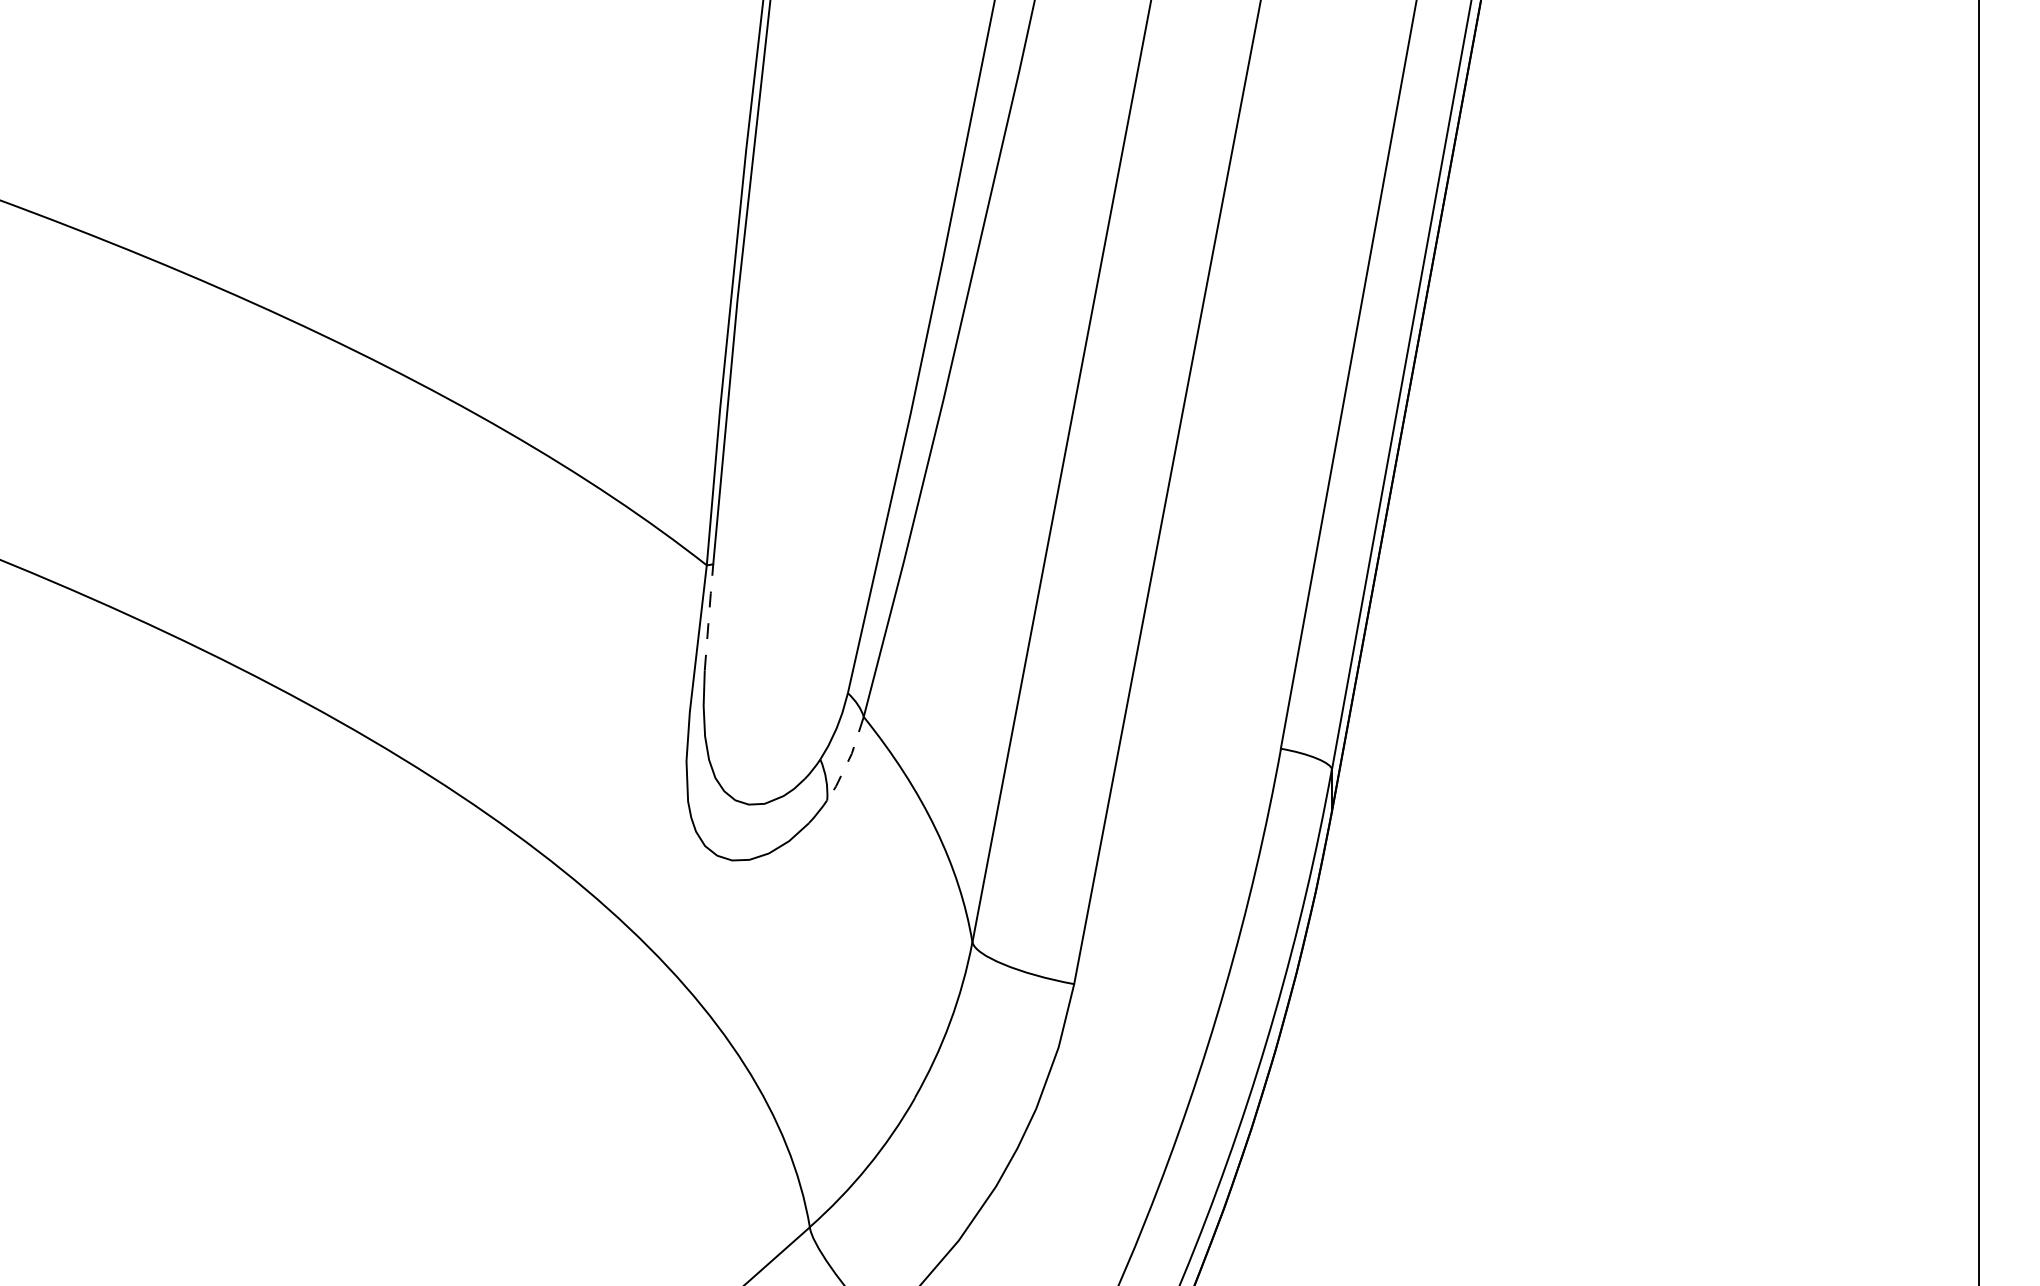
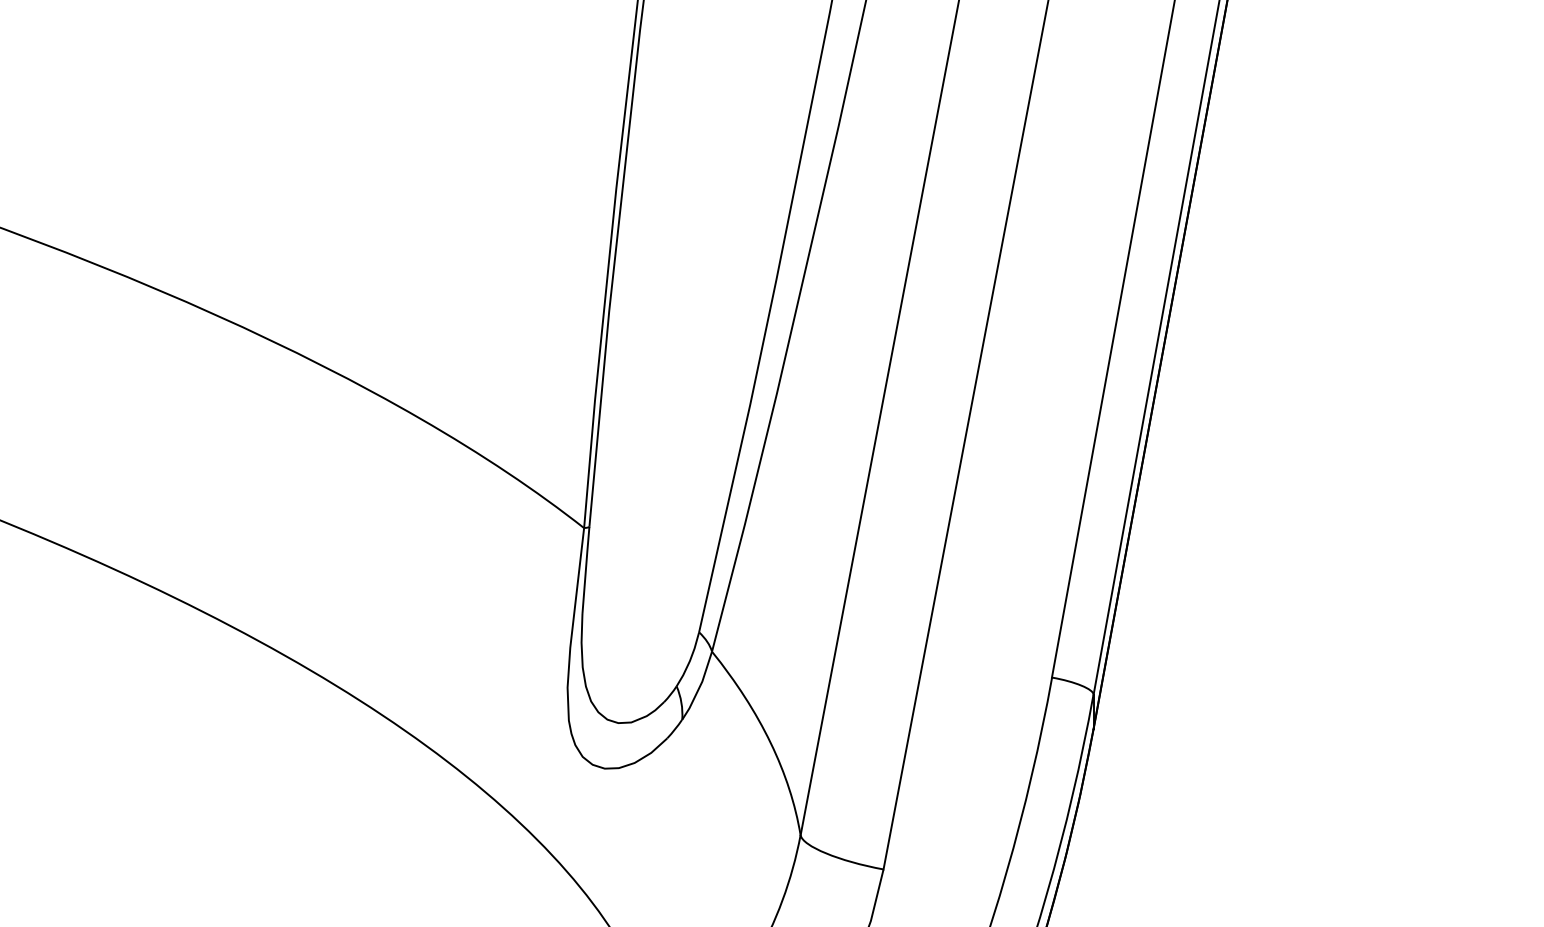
line: (709, 616) -> (586, 569), dashed -> solid
line: (848, 760) -> (699, 687), dashed -> solid

